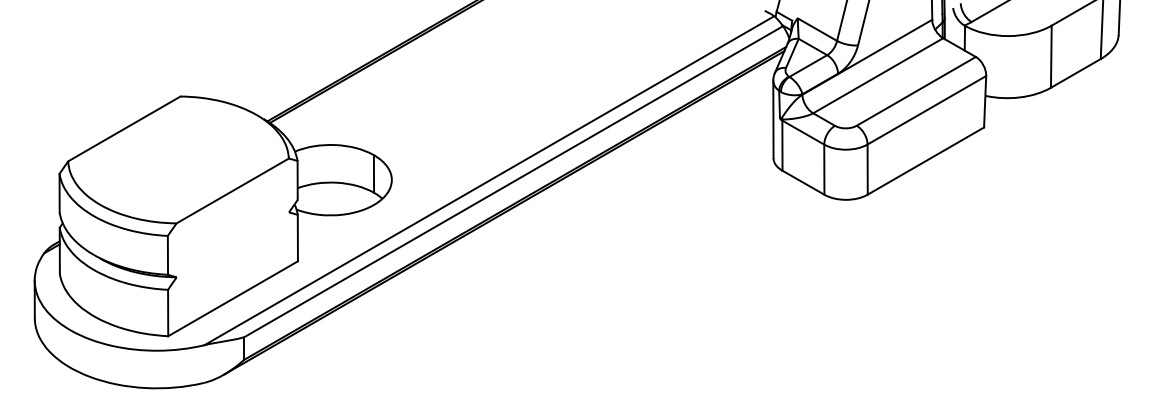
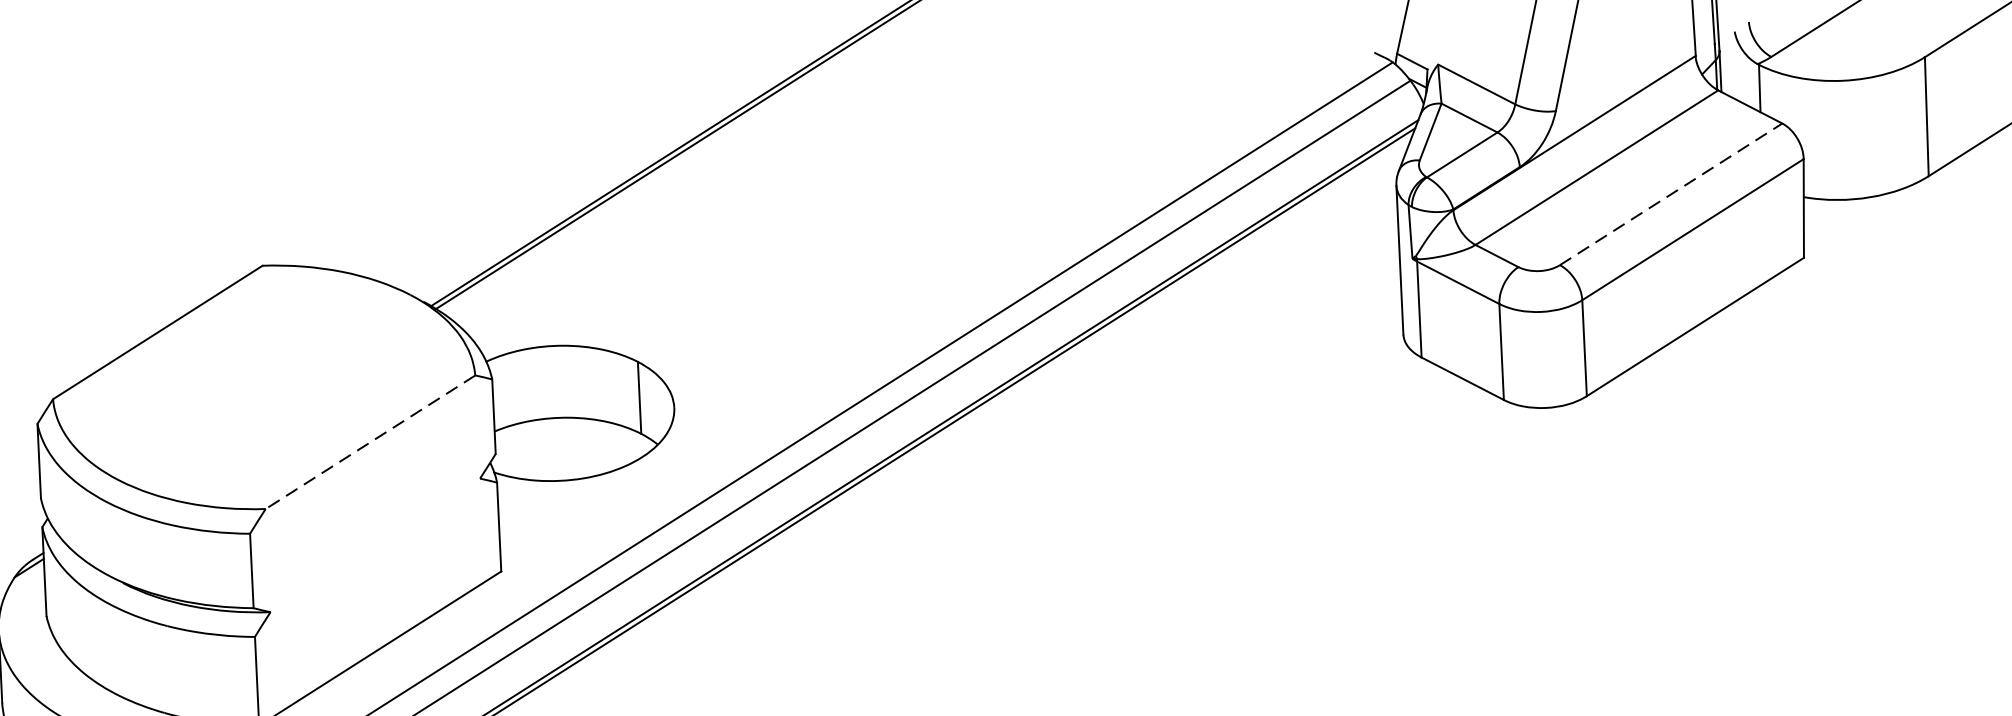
line: (916, 91) -> (1671, 194), solid -> dashed
line: (232, 190) -> (370, 441), solid -> dashed

